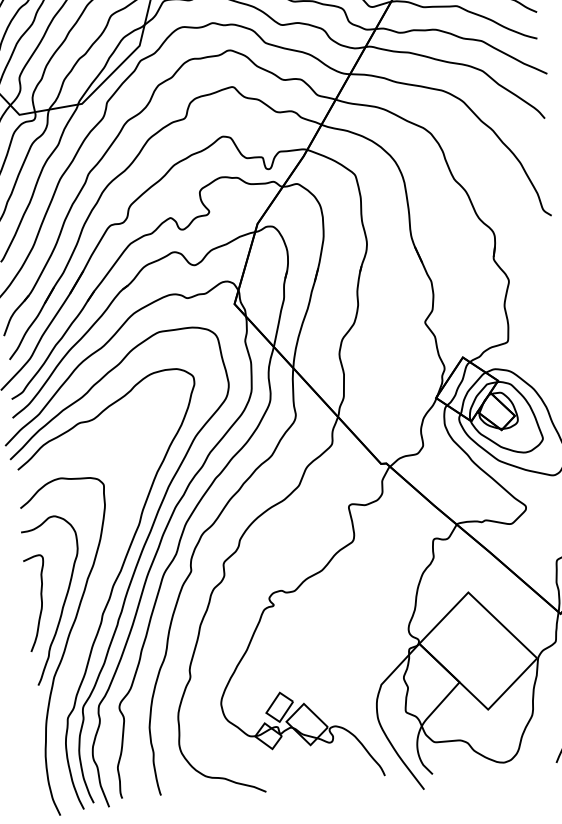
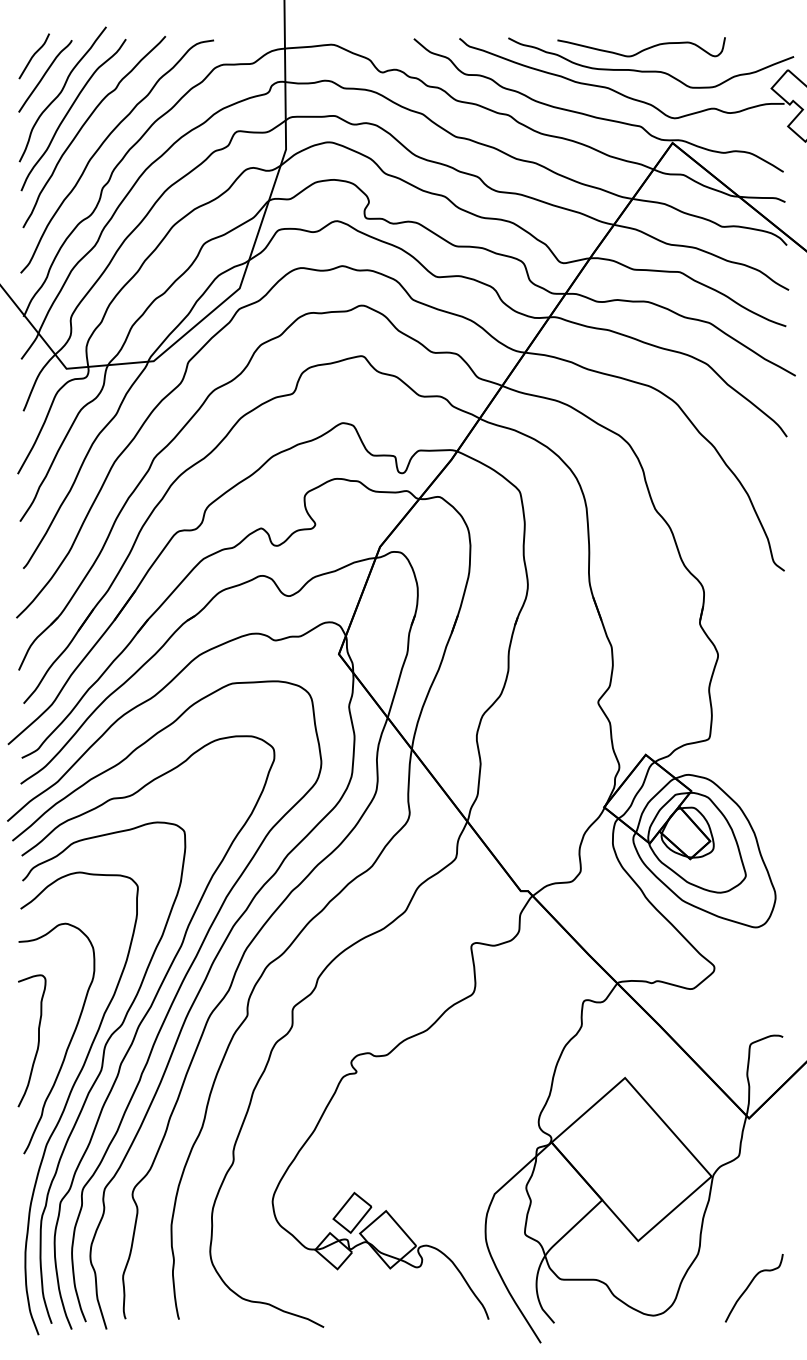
curve: (89, 620) -> (102, 1070), added

